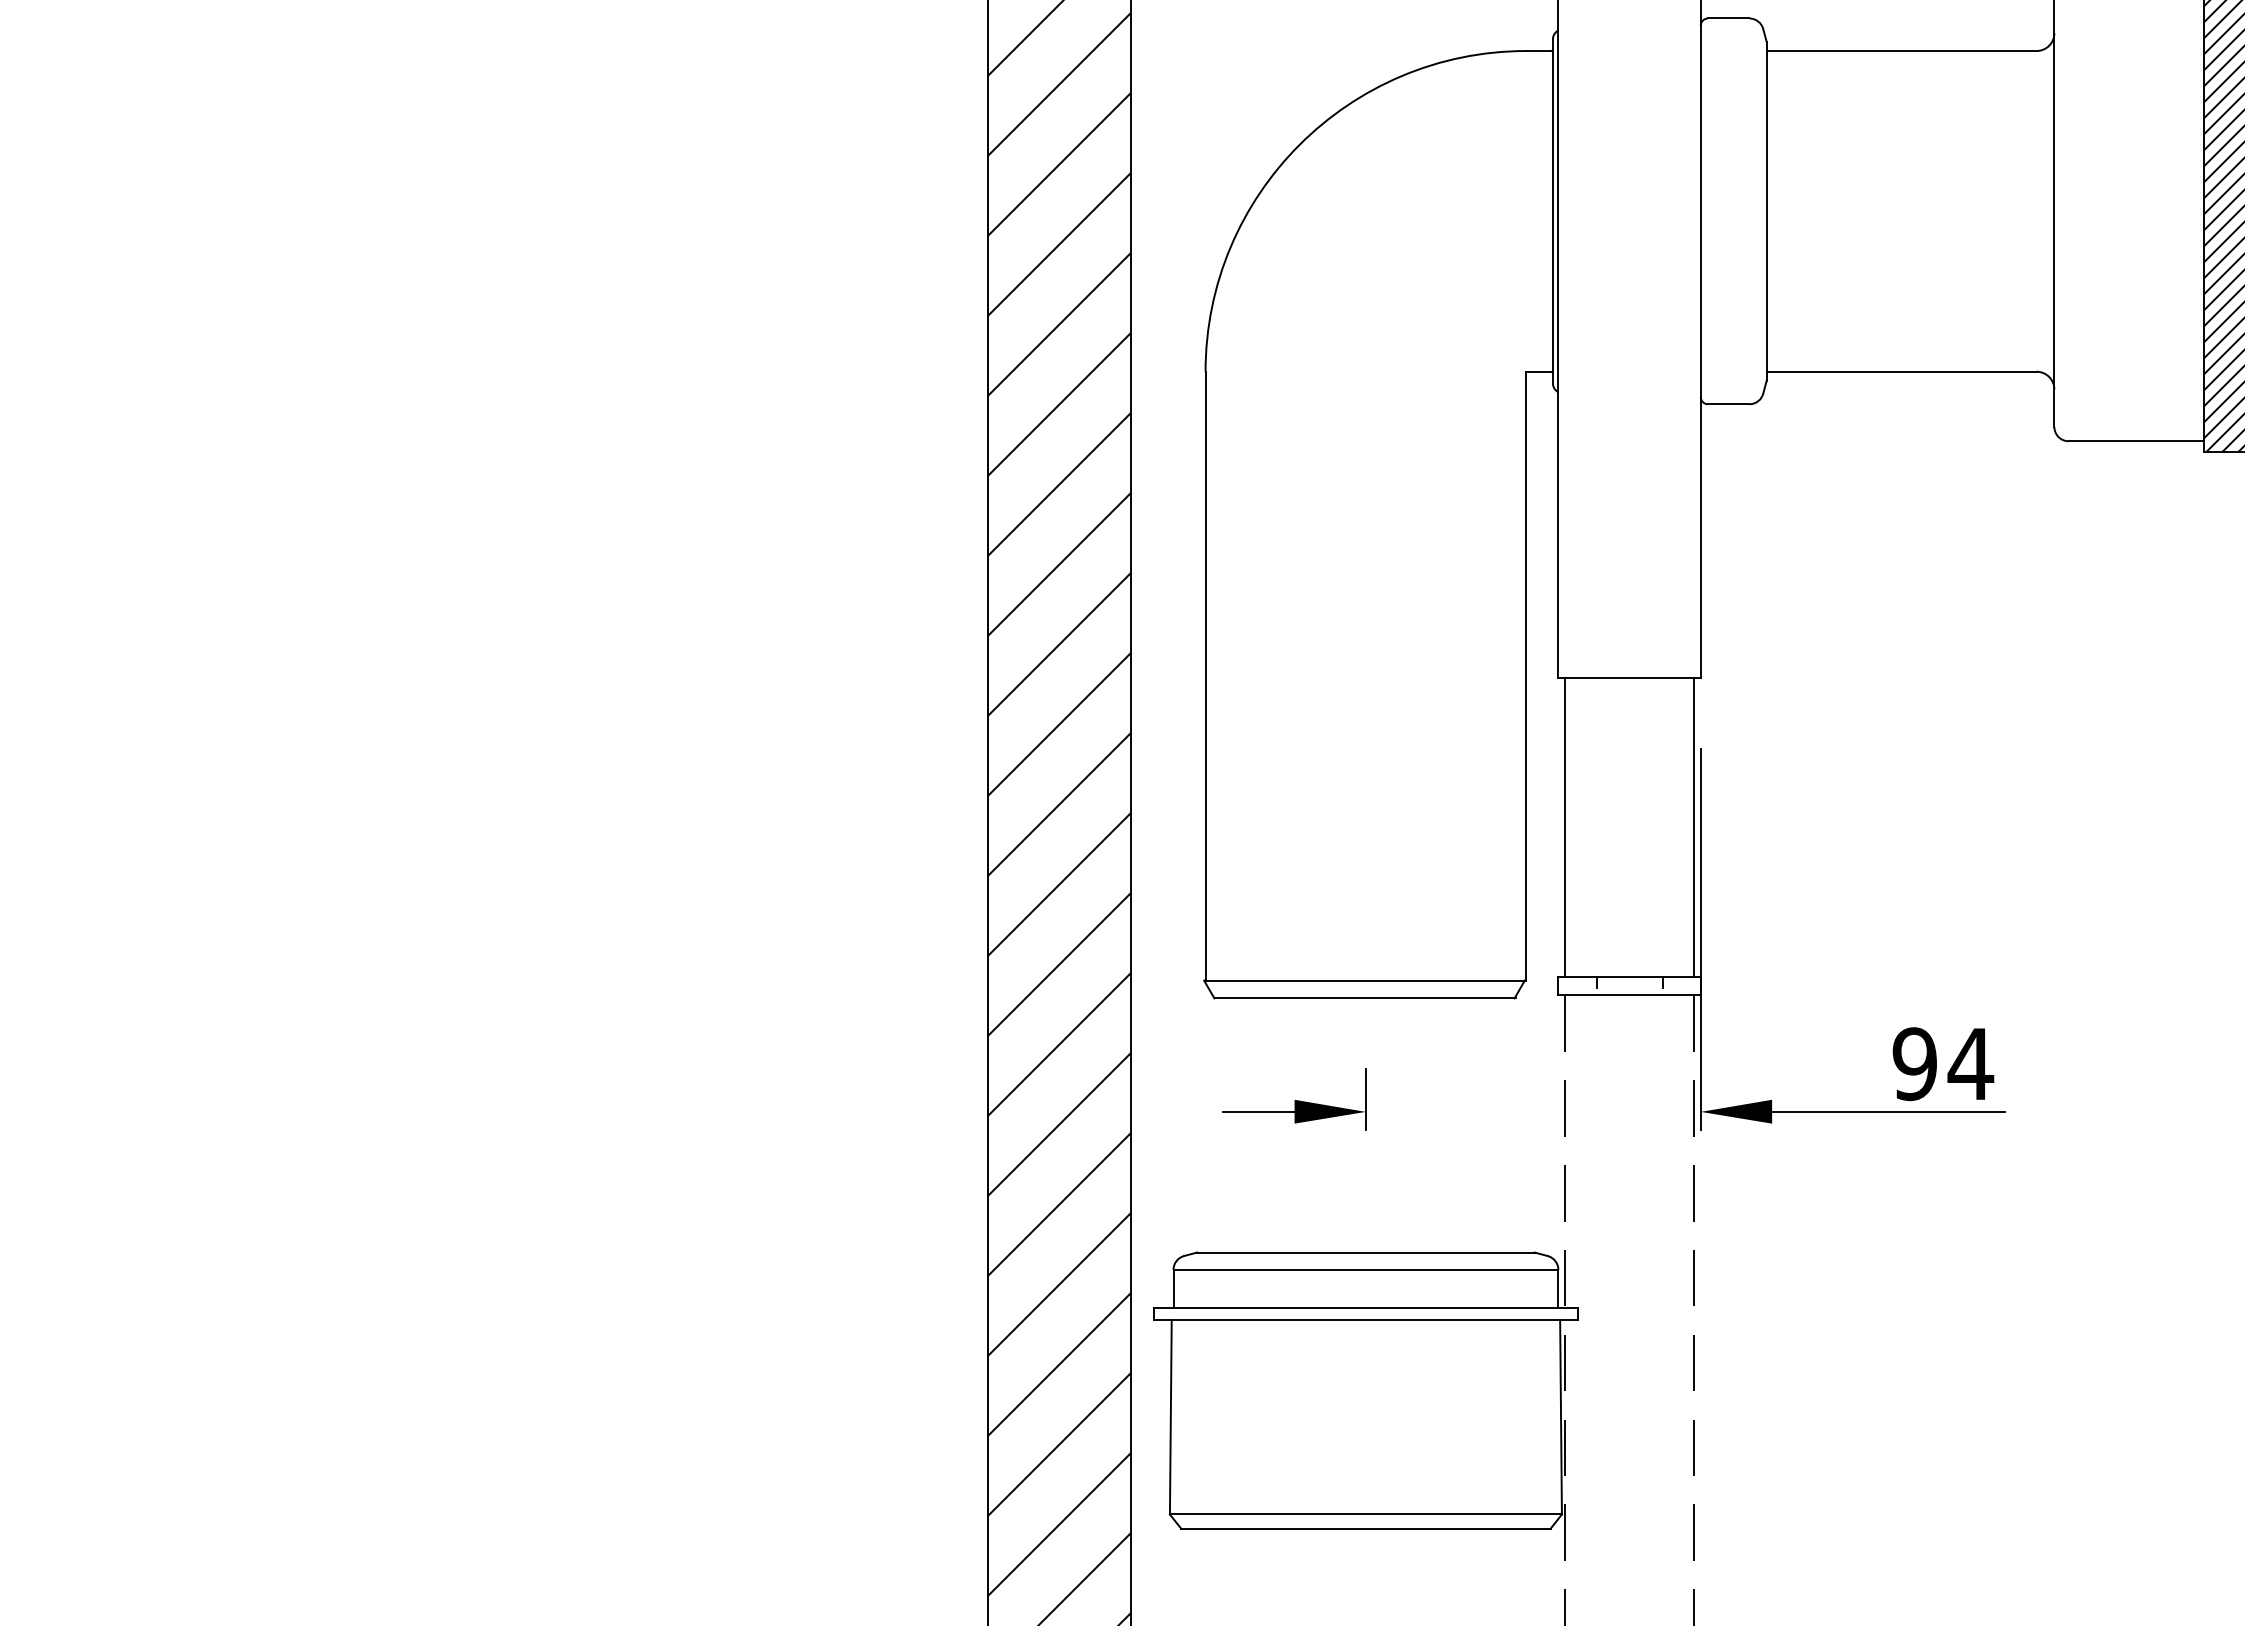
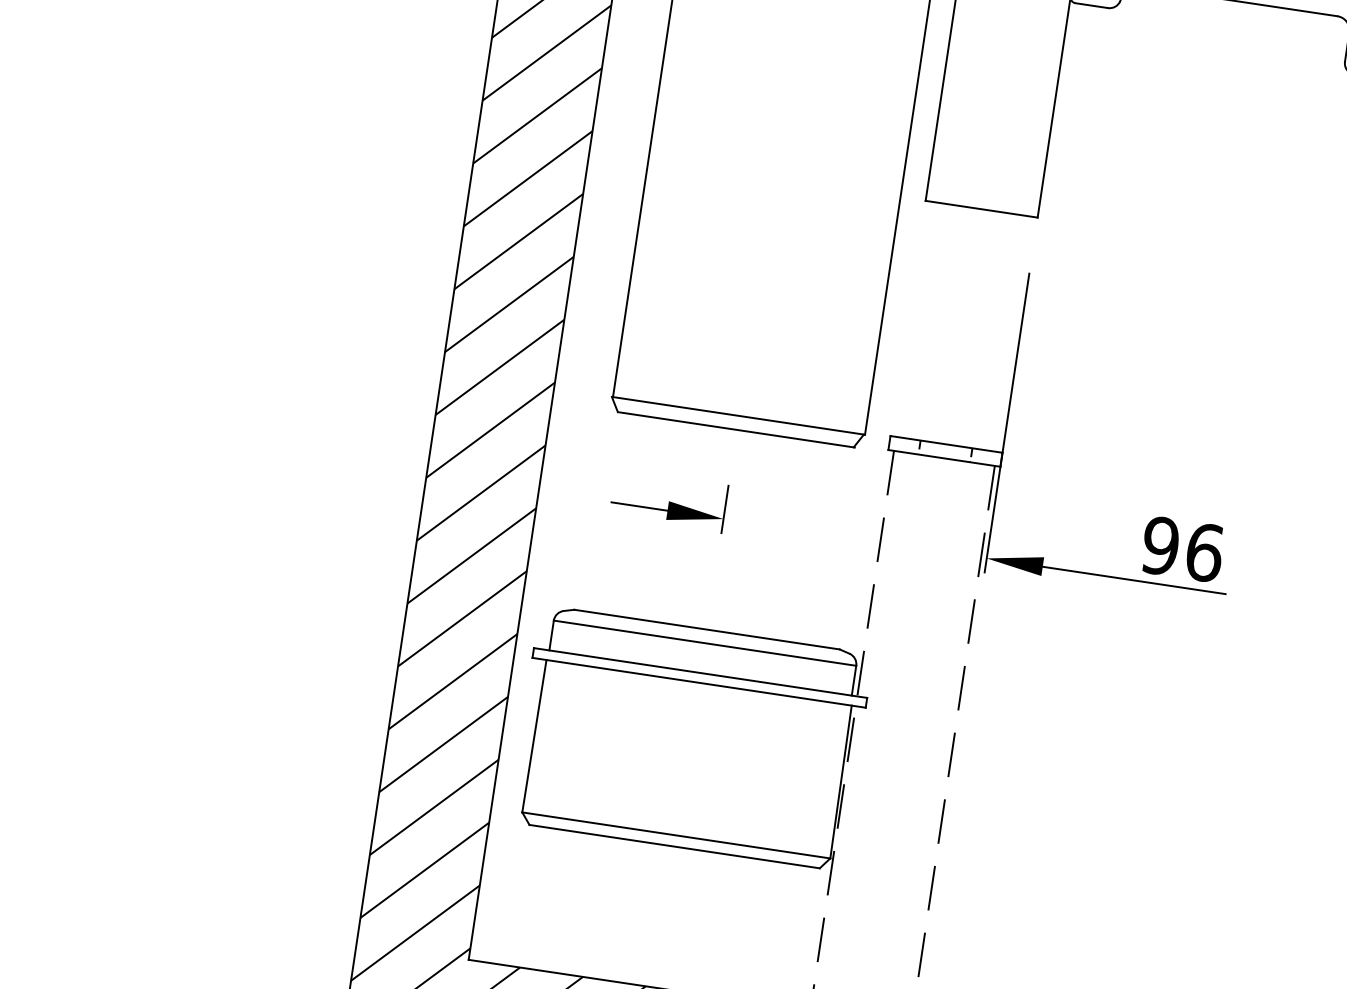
line: (1565, 827) -> (913, 319), removed
line: (1693, 827) -> (1014, 334), removed
text: (1970, 1064) -> (1204, 552), 94 -> 96

